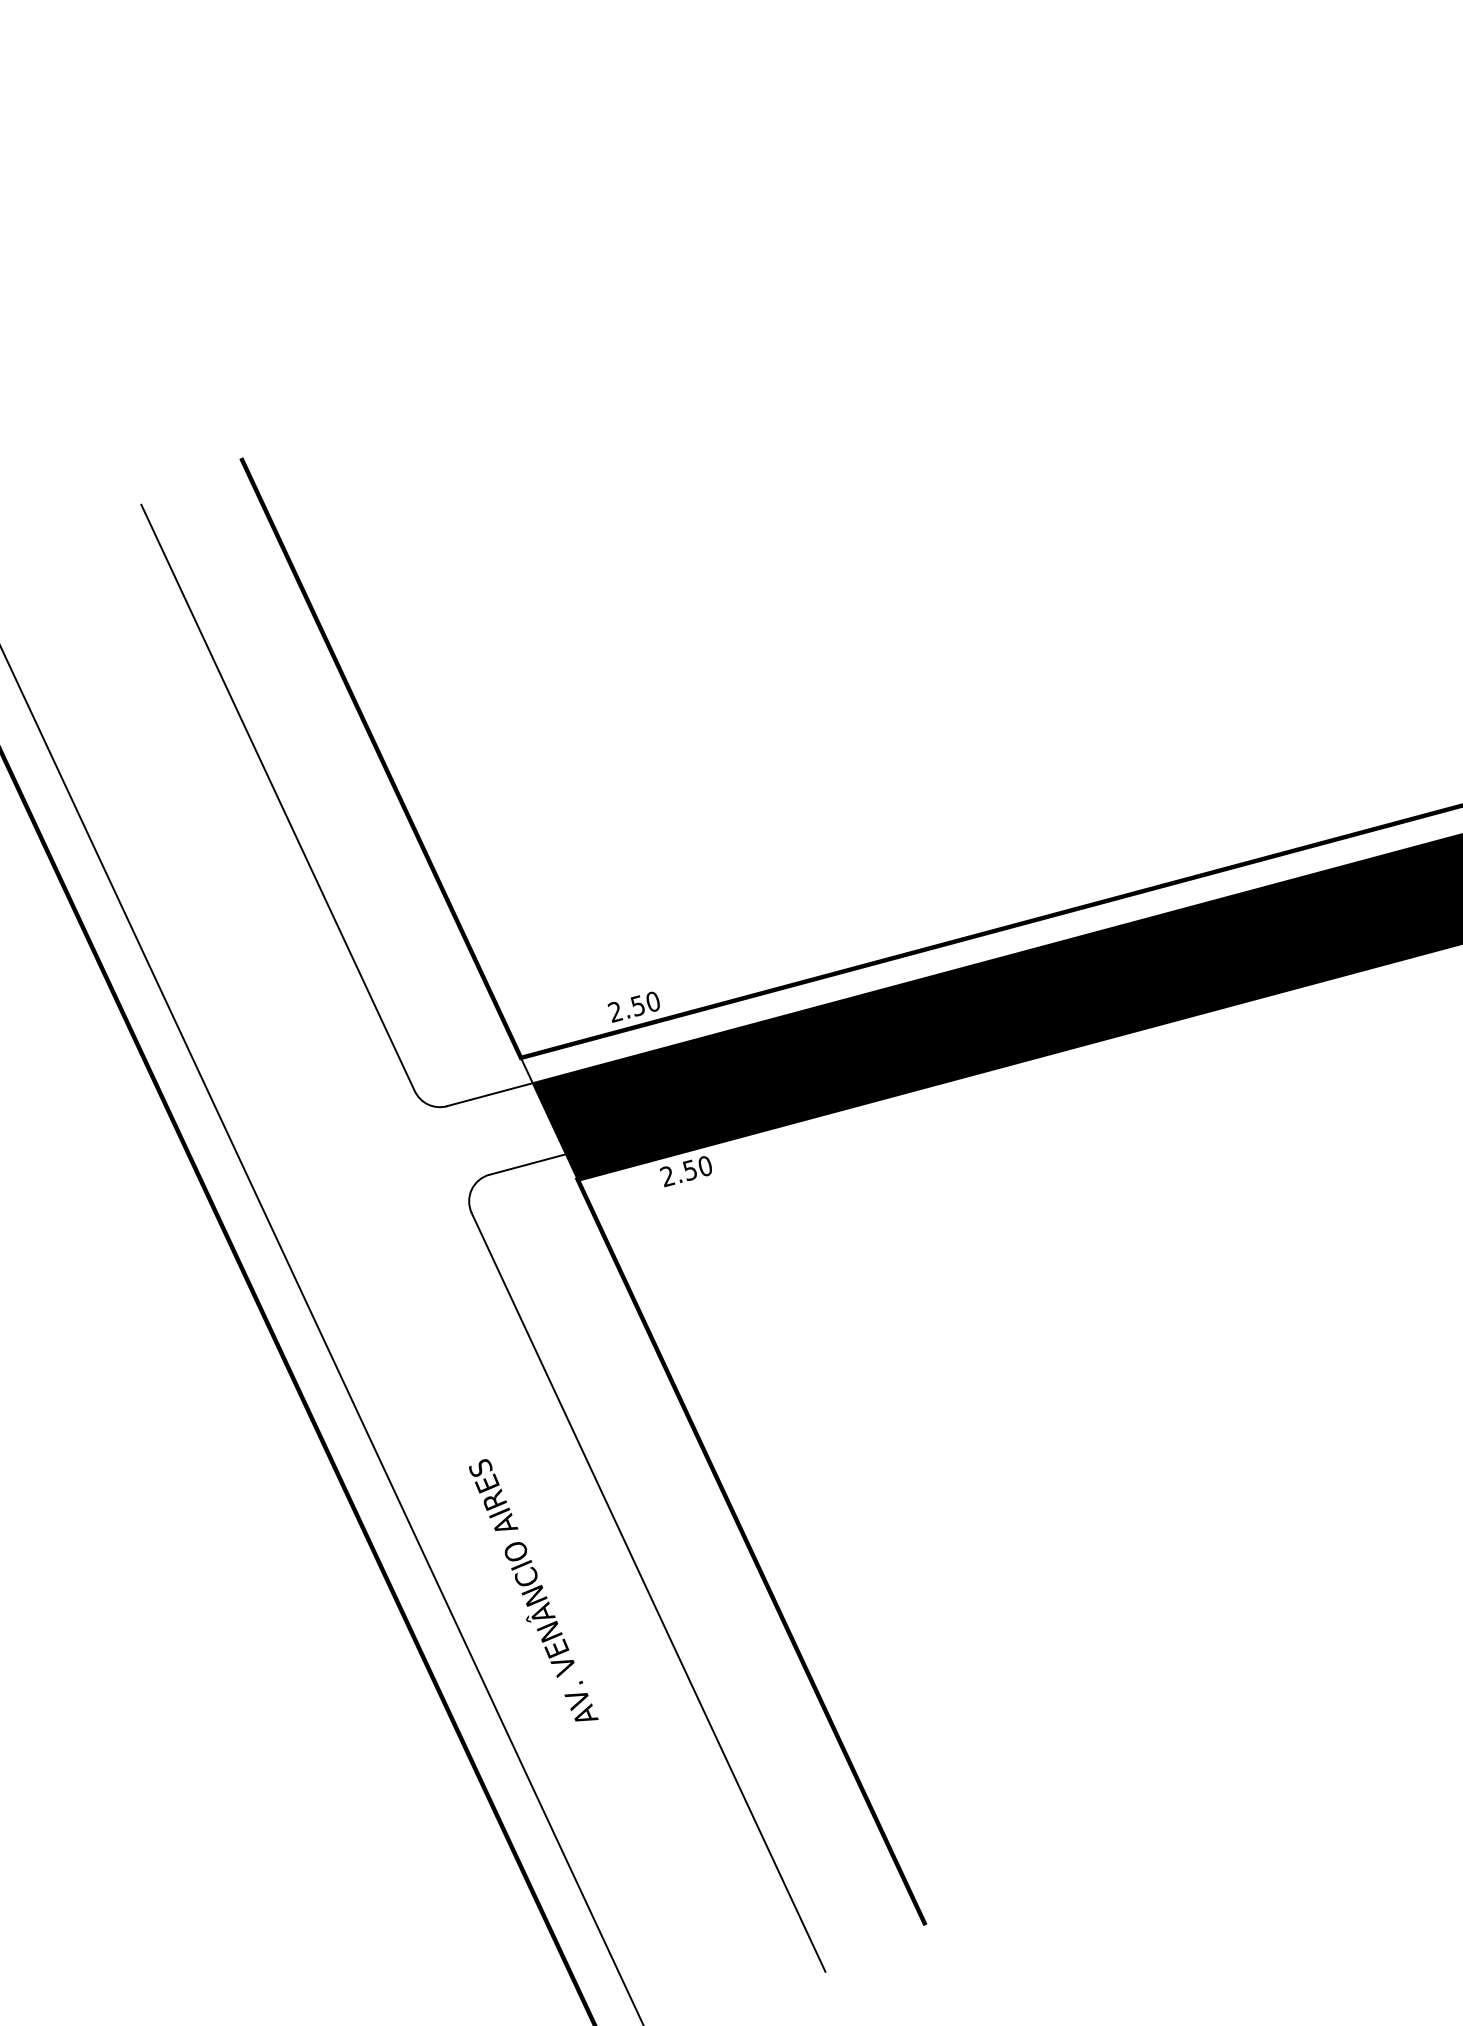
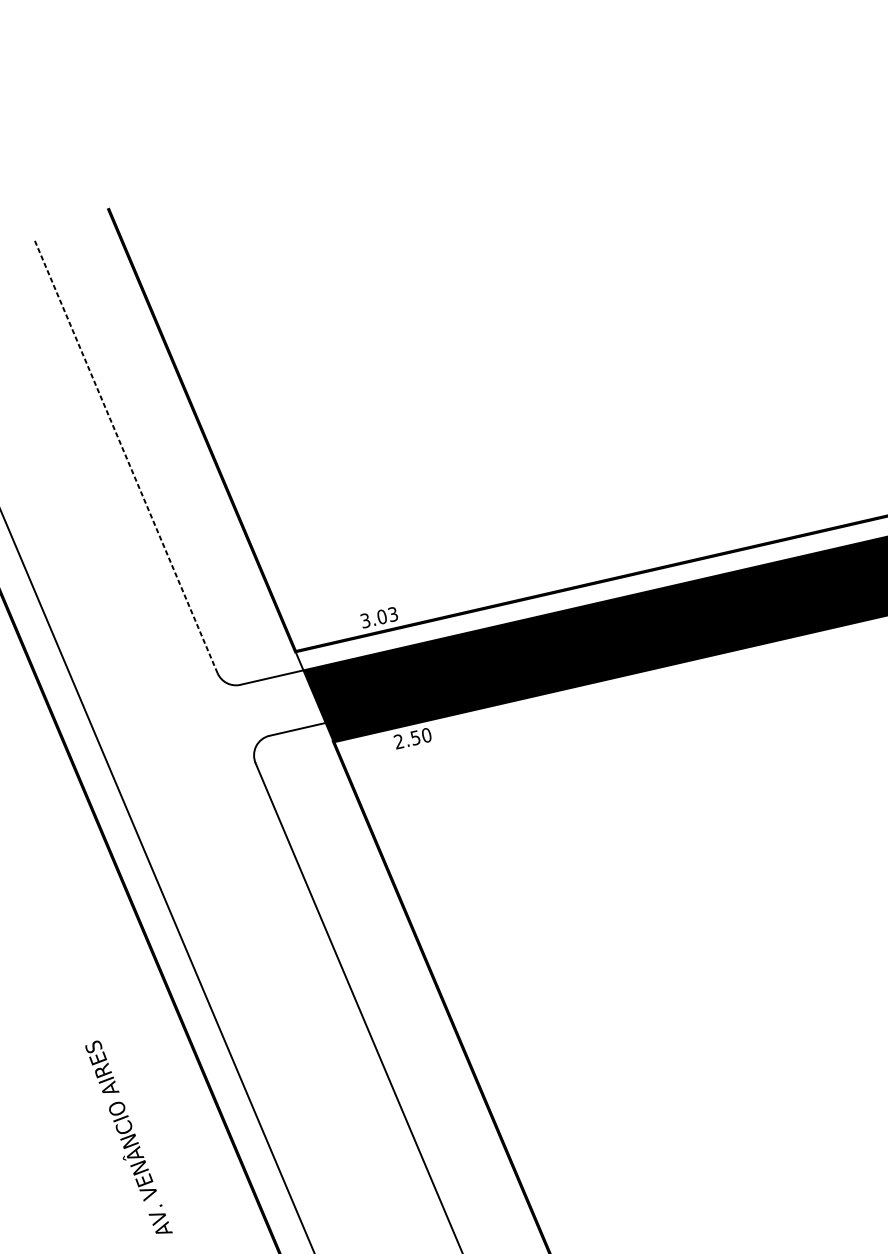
line: (278, 798) -> (126, 456), solid -> dashed
text: (633, 1006) -> (378, 617), 2.50 -> 3.03
text: (533, 1590) -> (128, 1137), moved

